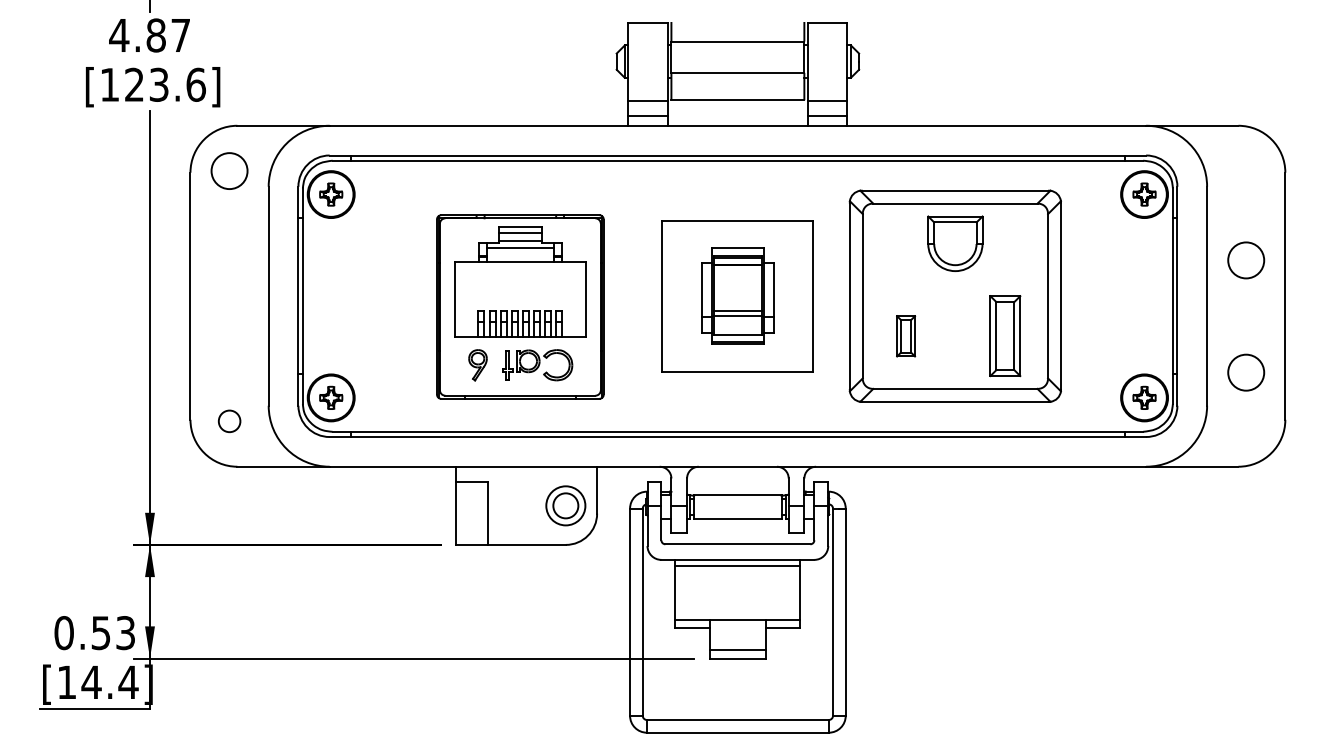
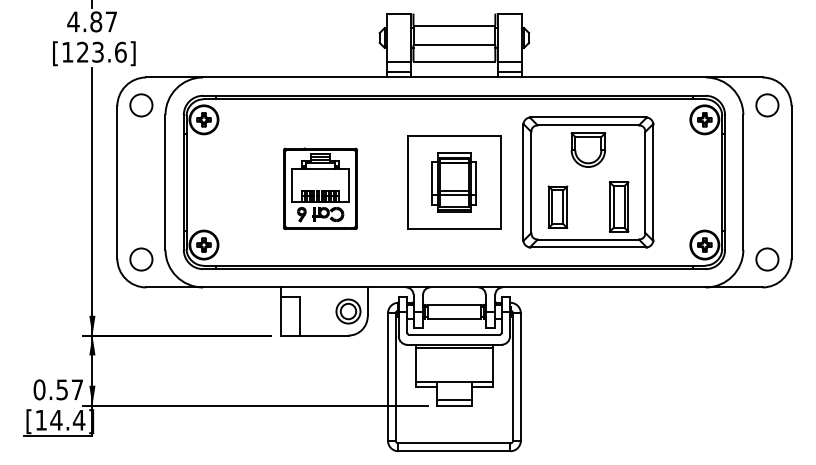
circle: (1246, 260) -> (767, 105), moved
part: (520, 306) -> (320, 188), size x0.71
part: (905, 335) -> (557, 206), size x1.67
circle: (1246, 372) -> (767, 259), moved
circle: (229, 421) -> (141, 259), size x1.67
text: (125, 632) -> (77, 389), 0.53 -> 0.57

